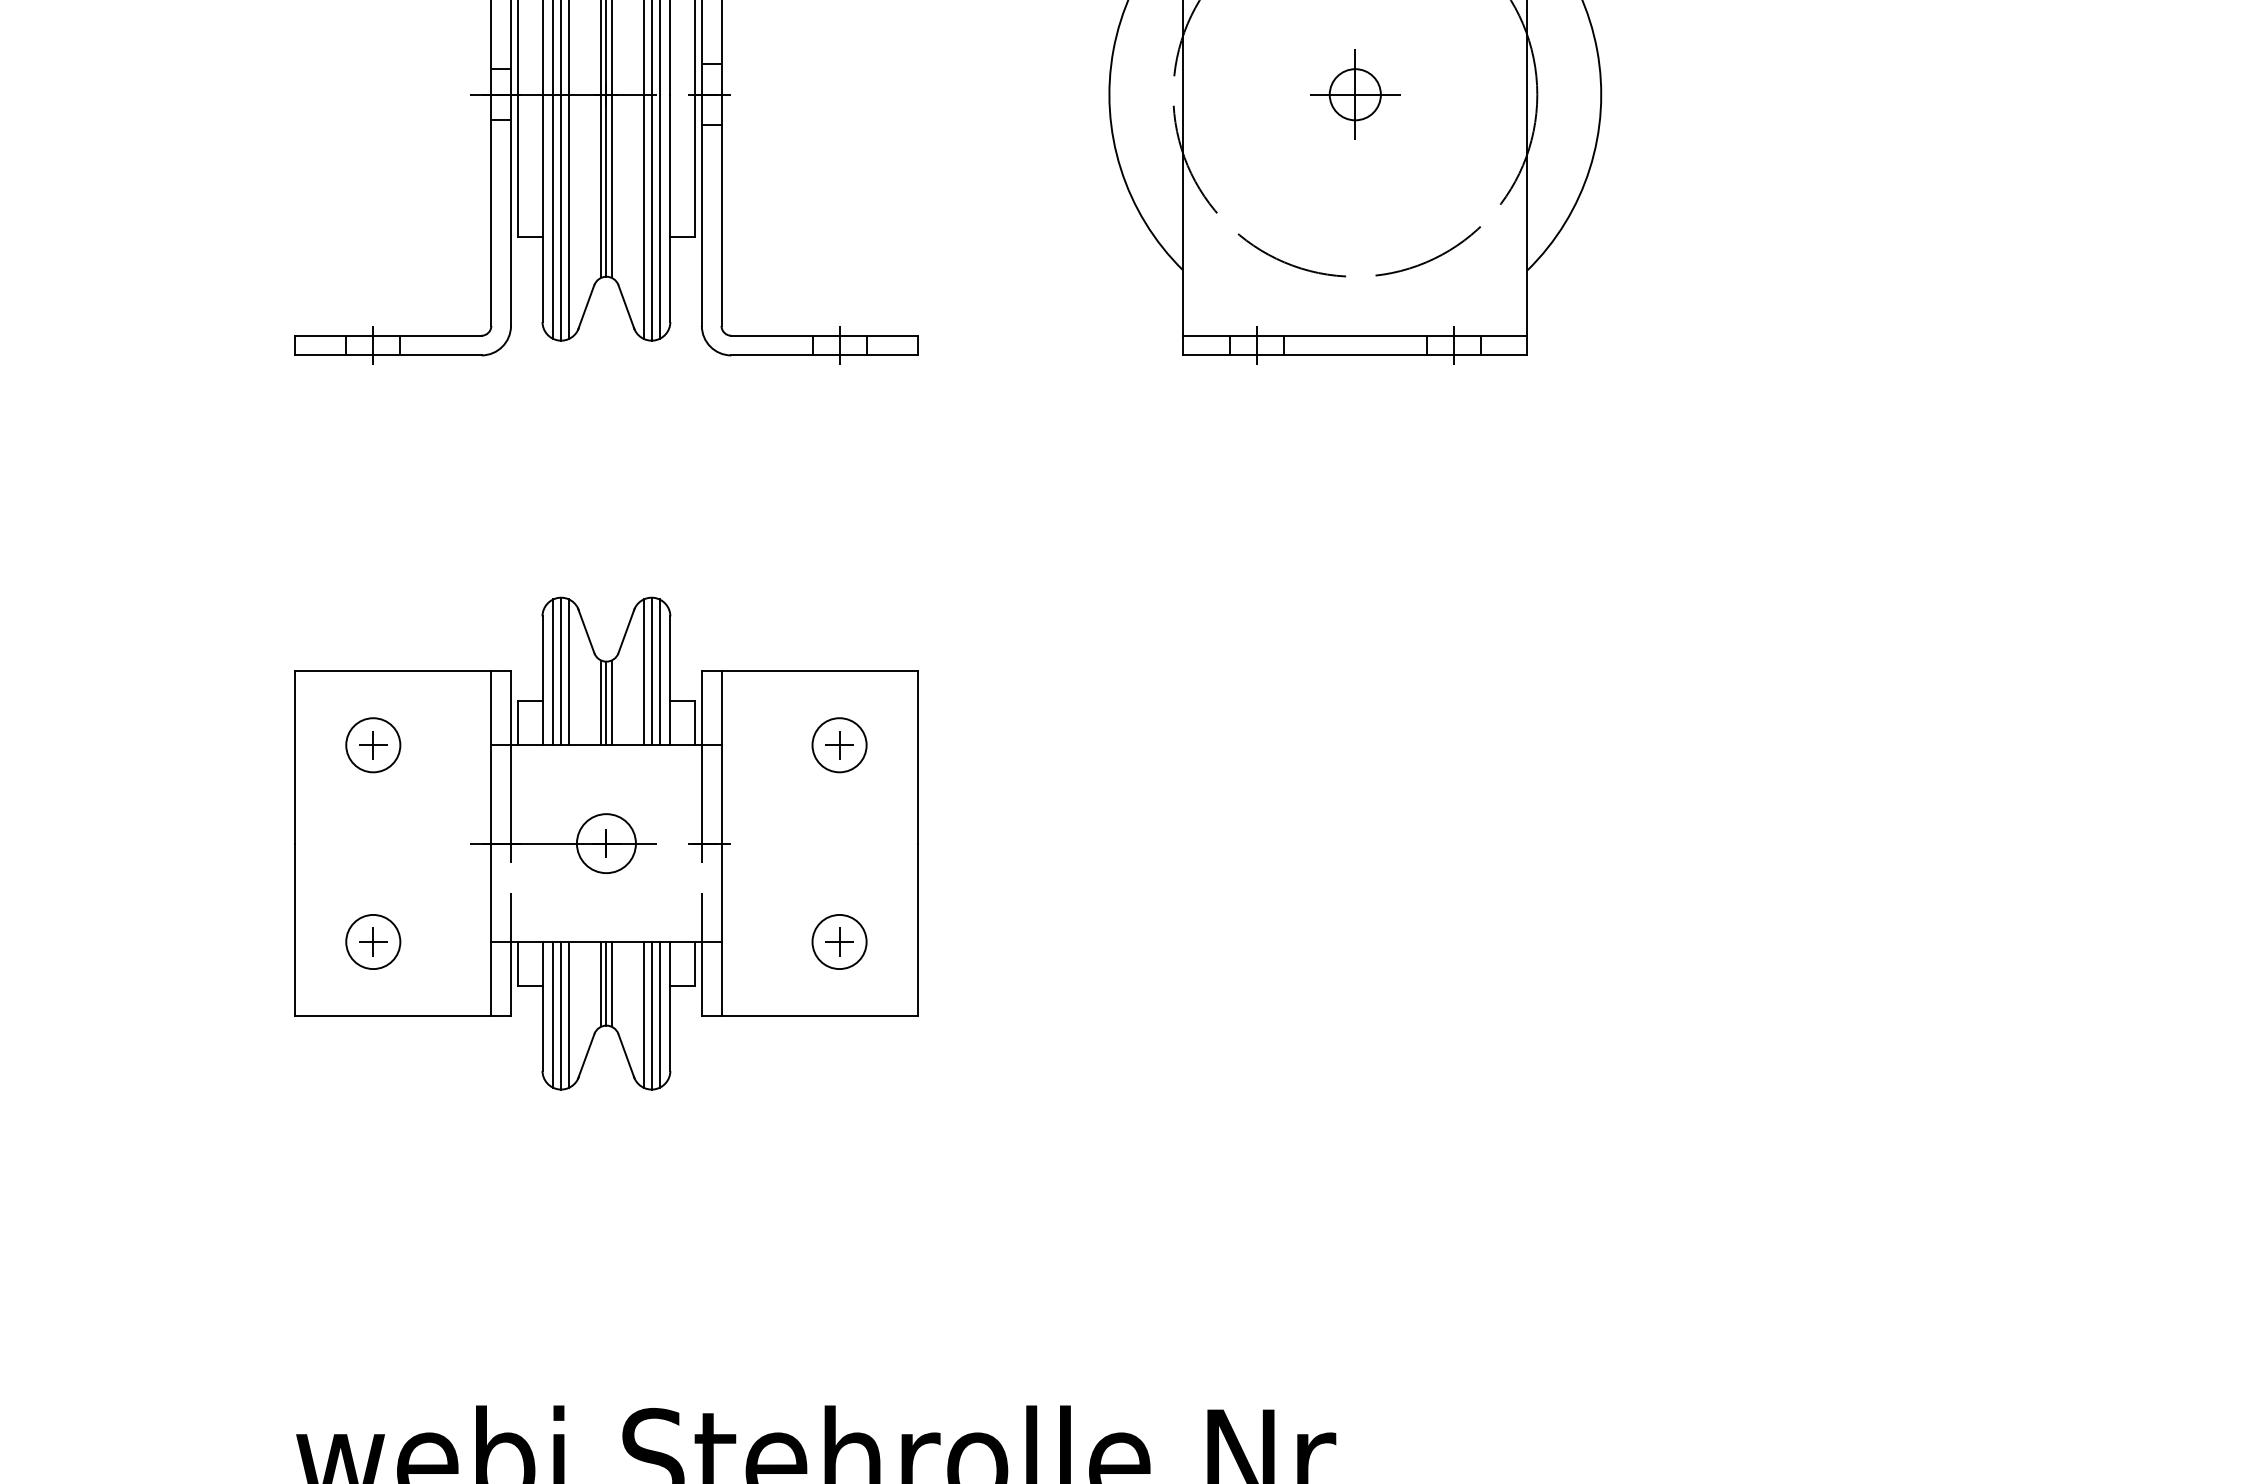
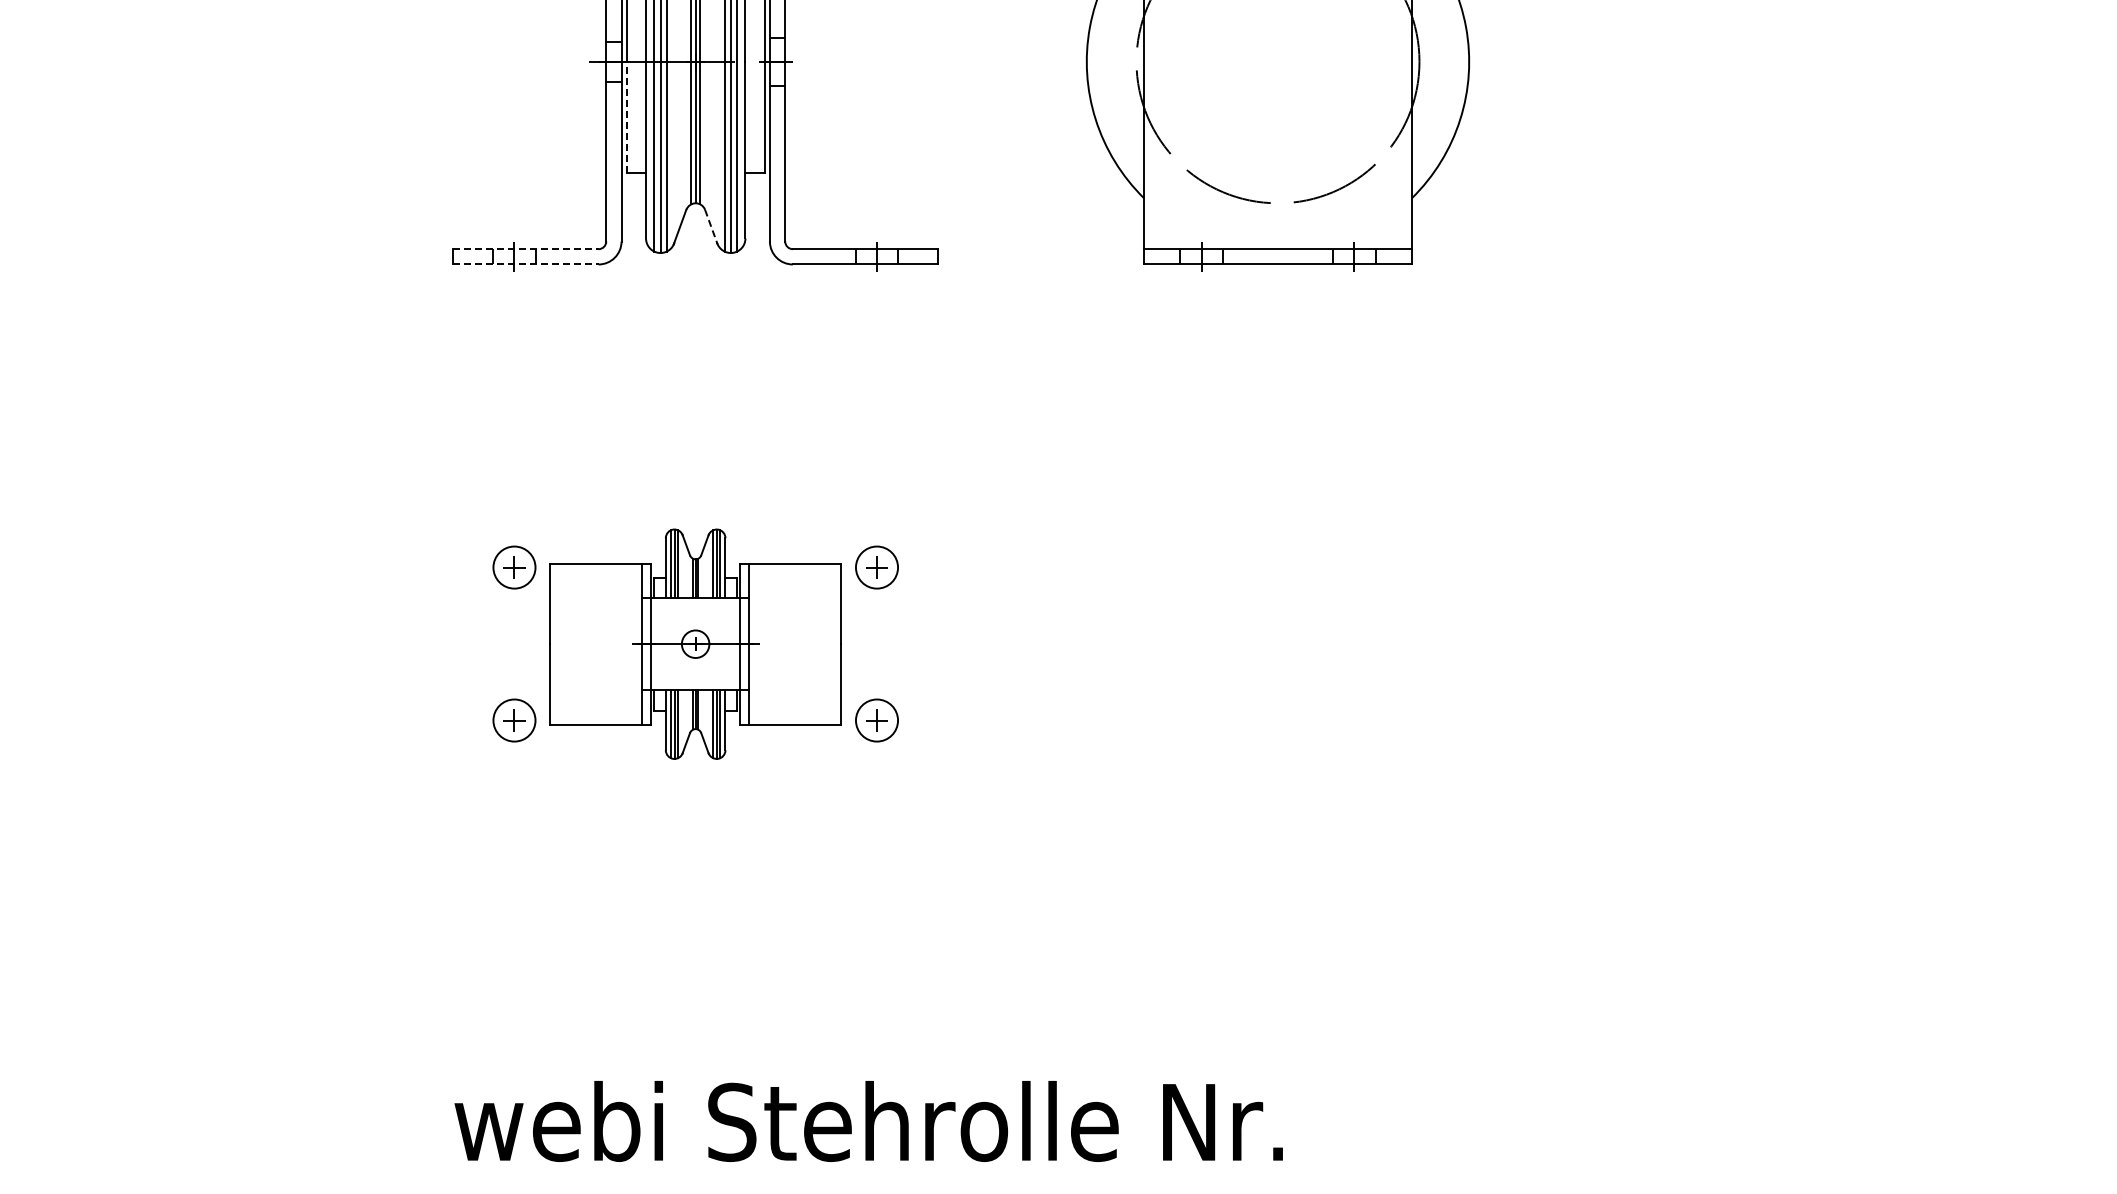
part: (1354, 94) -> (1277, 61), removed
line: (517, 165) -> (626, 116), solid -> dashed
line: (626, 307) -> (711, 227), solid -> dashed
line: (387, 336) -> (525, 249), solid -> dashed
line: (387, 355) -> (525, 264), solid -> dashed
part: (606, 844) -> (695, 644), size x0.6

